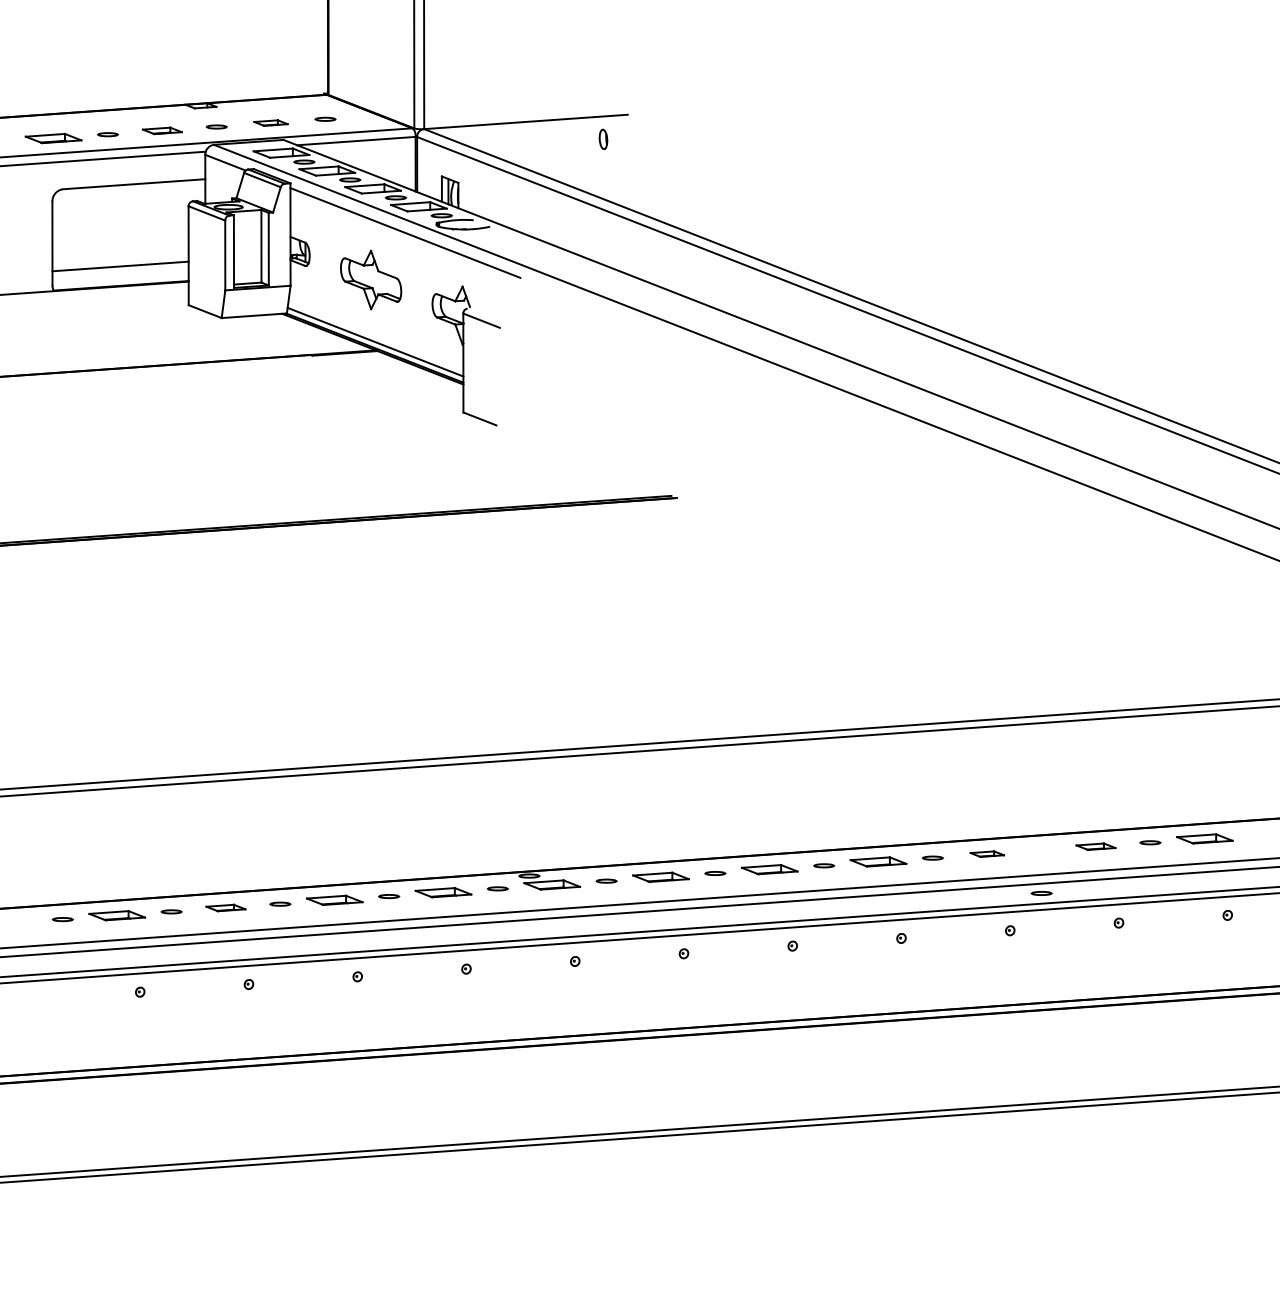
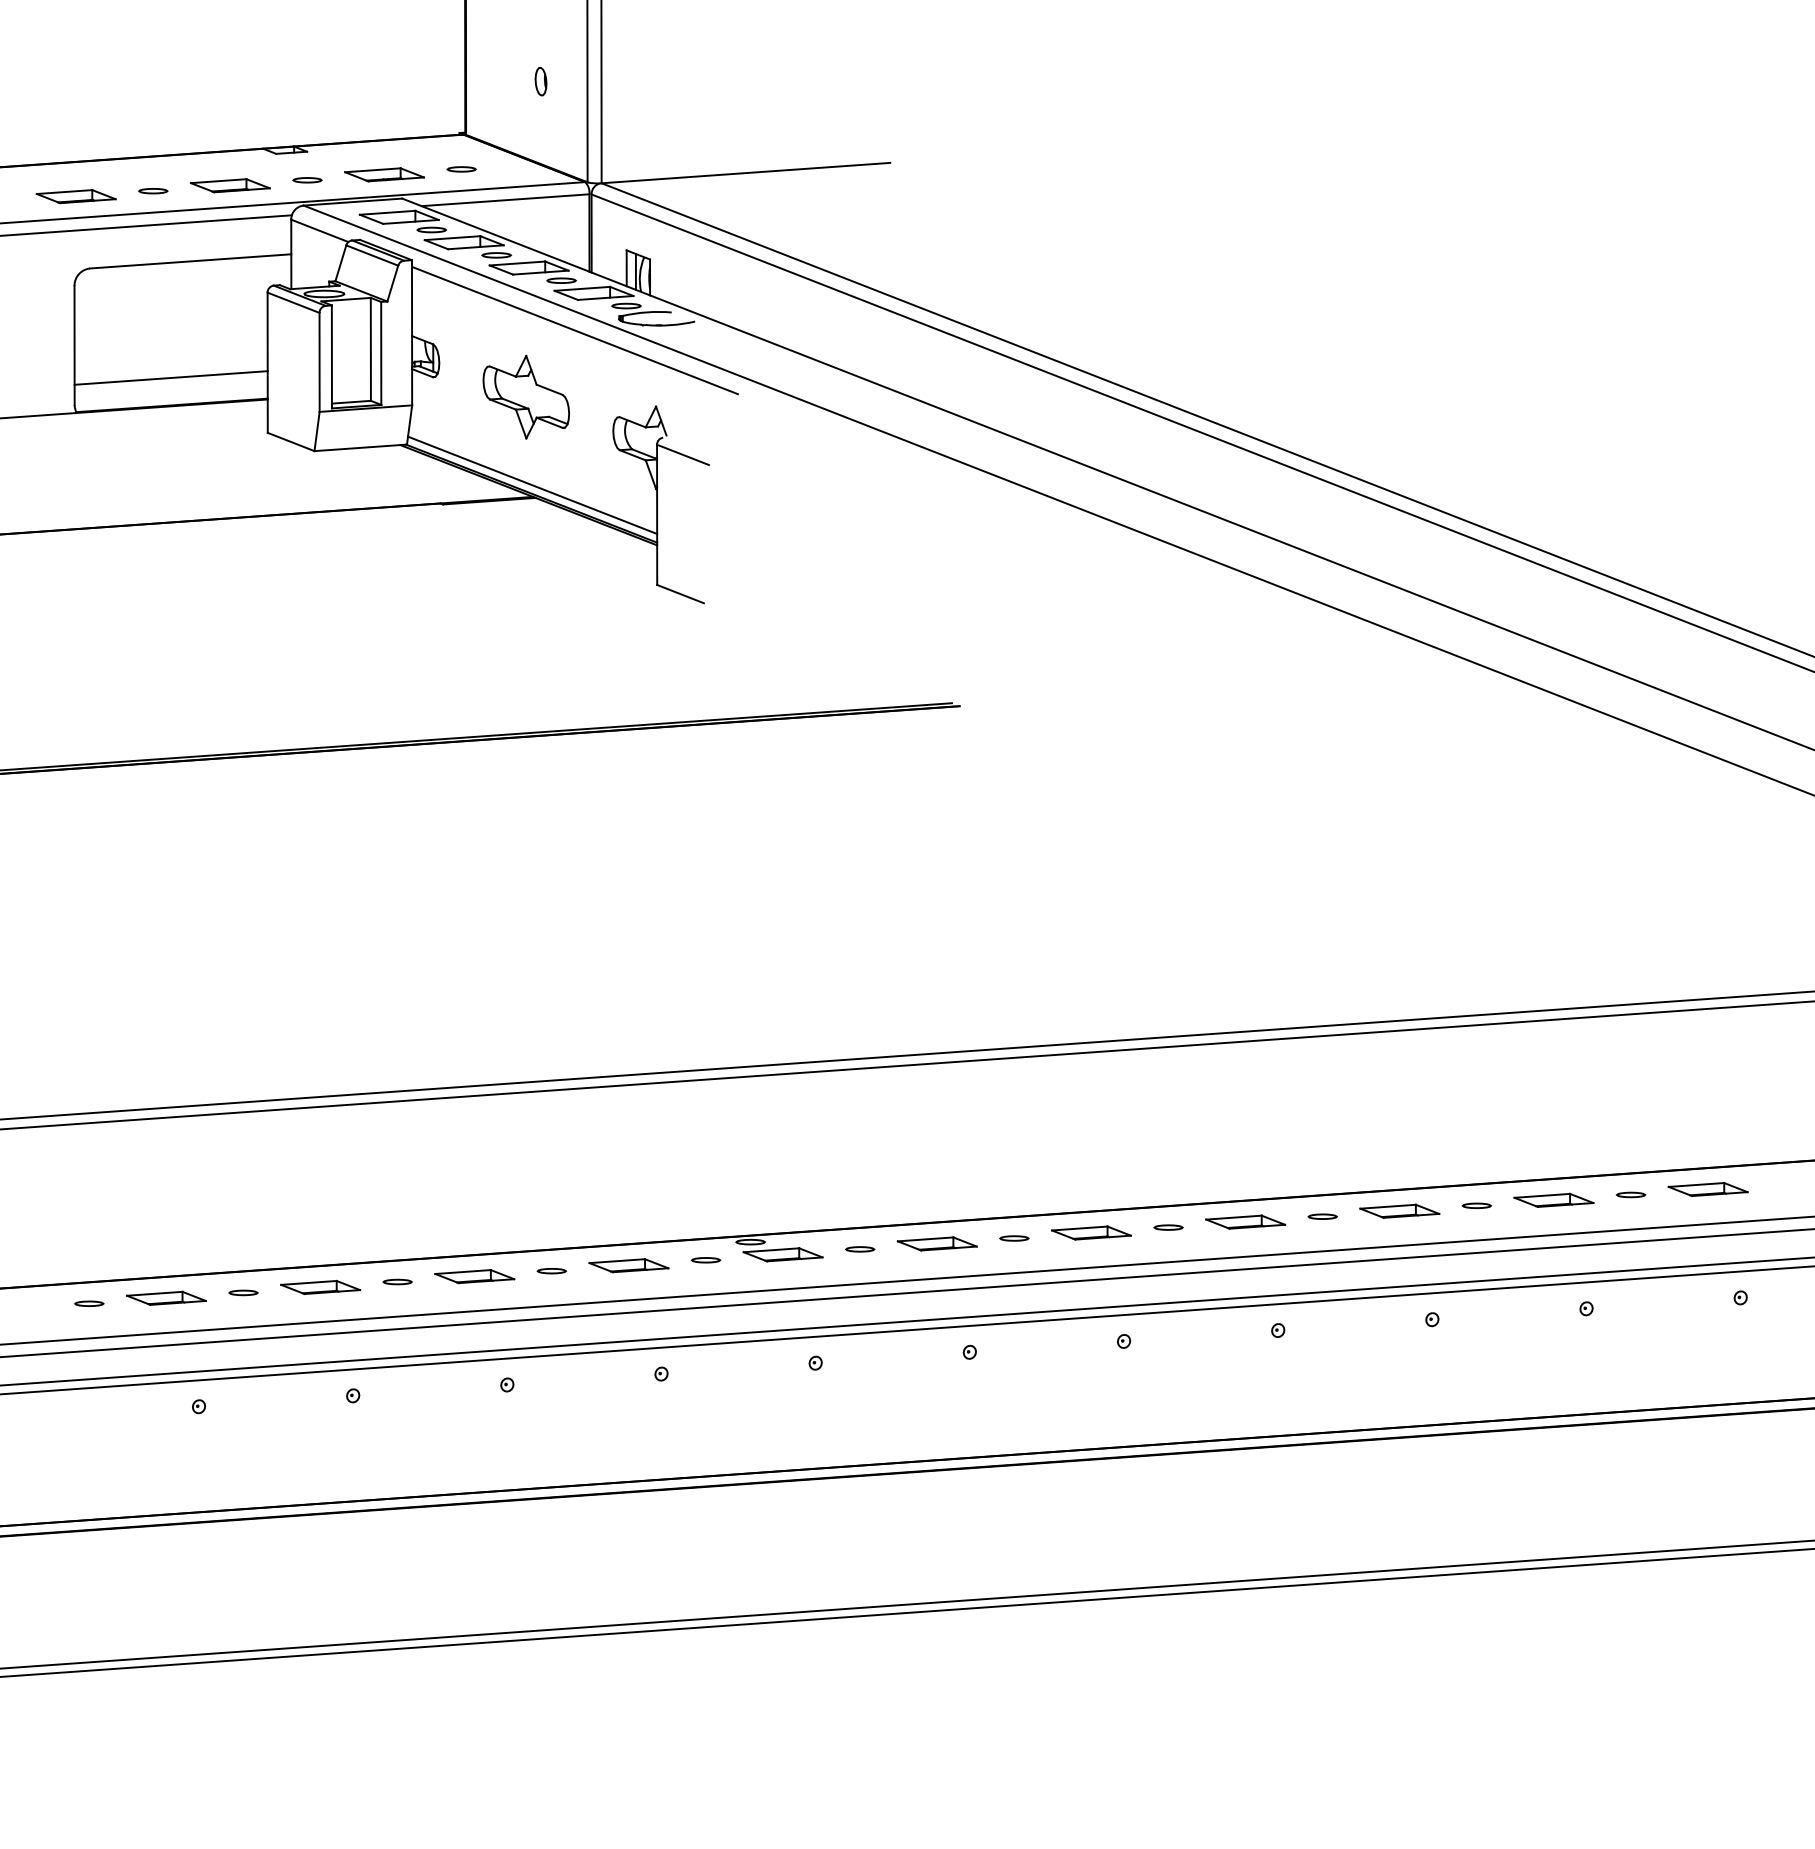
part: (270, 122) -> (383, 173), size x1.67
part: (162, 130) -> (230, 185), size x1.43
part: (603, 138) -> (541, 80), moved
part: (1095, 846) -> (1553, 1200), size x1.43
part: (987, 853) -> (1400, 1210), size x1.67
line: (1041, 892) -> (1476, 1204), moved
part: (225, 907) -> (319, 1286), size x1.43

